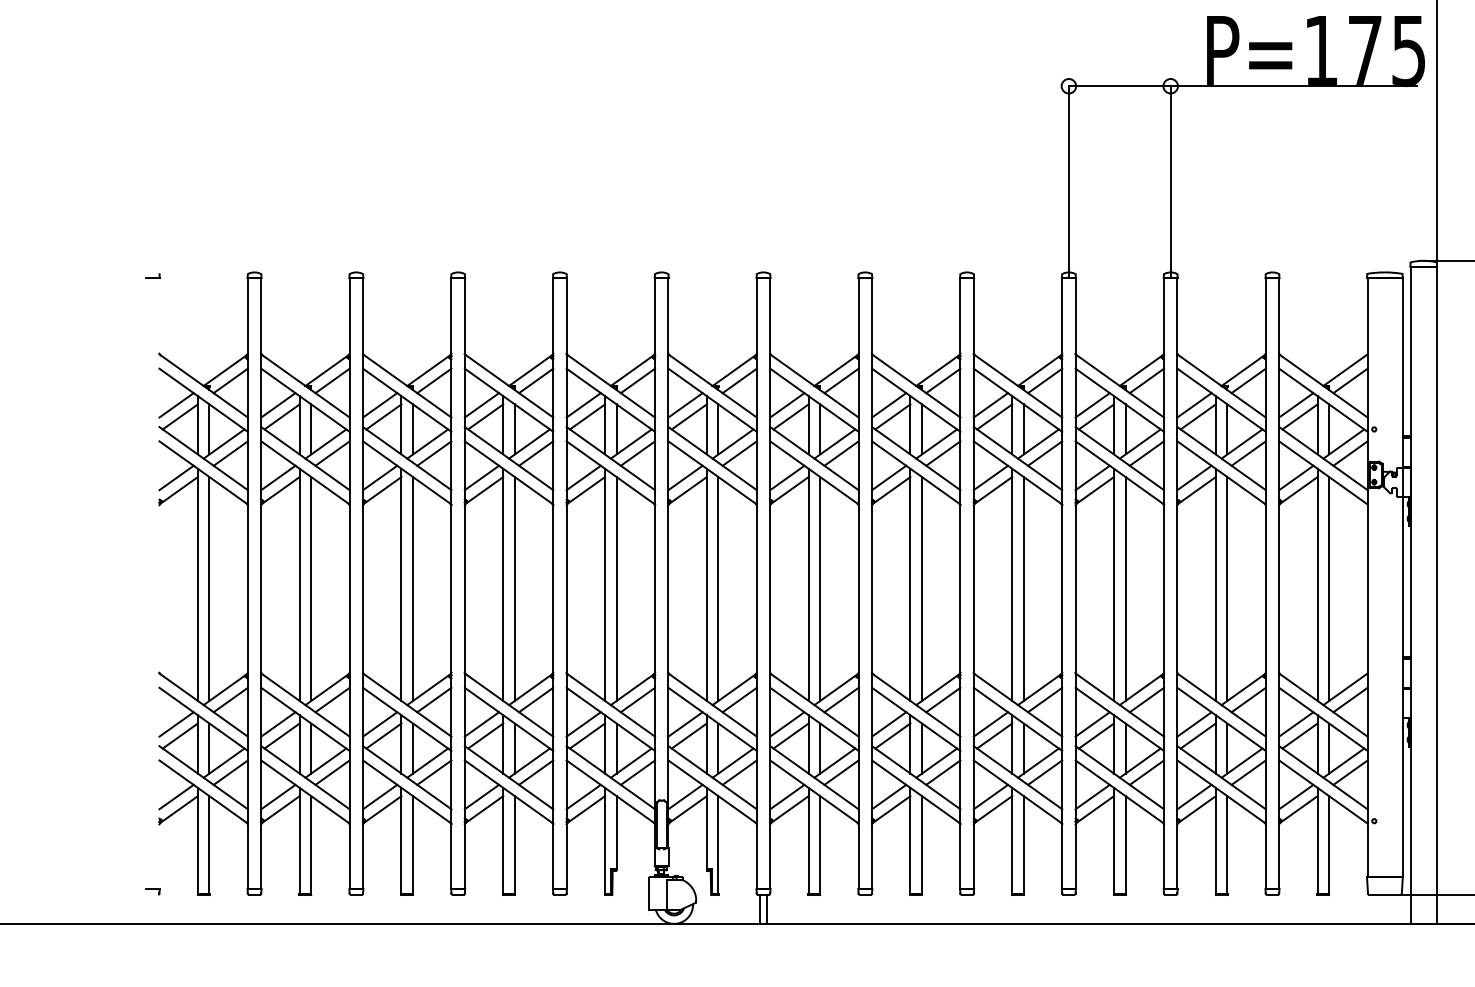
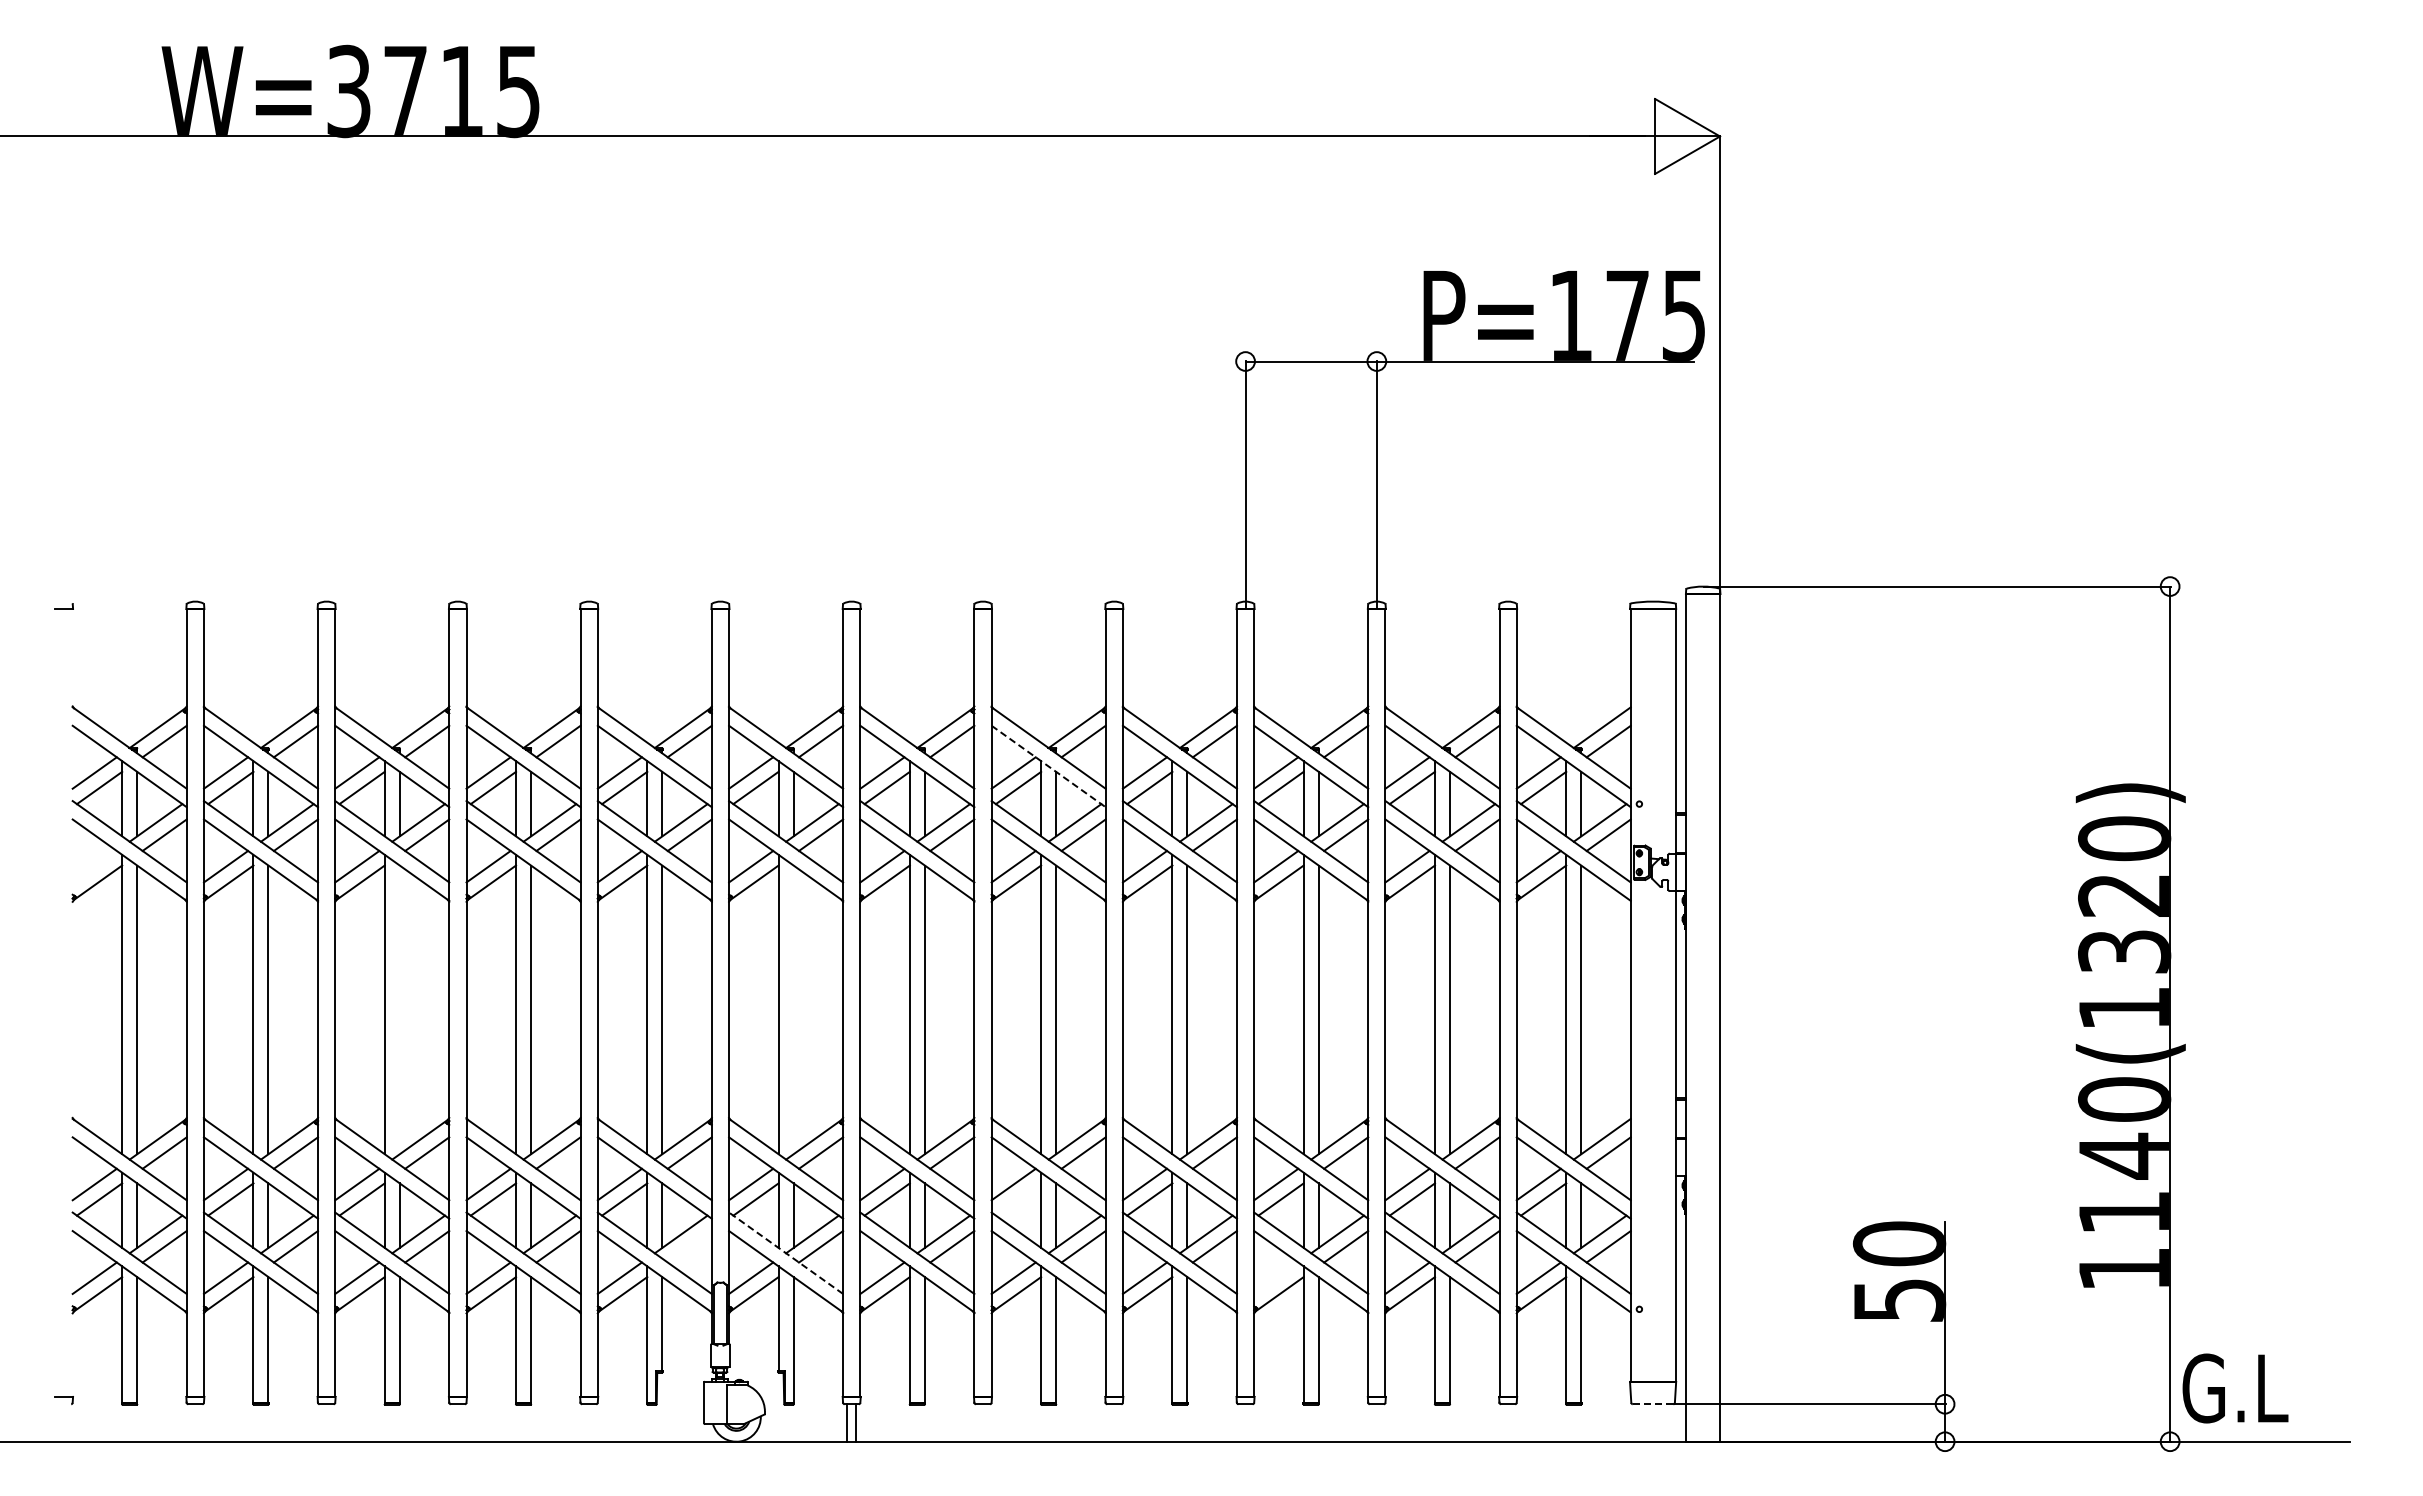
line: (916, 400) -> (1049, 766), solid -> dashed
line: (176, 477) -> (94, 866), removed
line: (412, 588) -> (399, 1009), removed
line: (718, 588) -> (793, 1009), removed
line: (892, 736) -> (1018, 1199), removed
line: (637, 772) -> (689, 1246), removed
line: (712, 777) -> (785, 1252), solid -> dashed
line: (1092, 796) -> (1276, 1277), removed
line: (1385, 894) -> (1653, 1404), solid -> dashed

